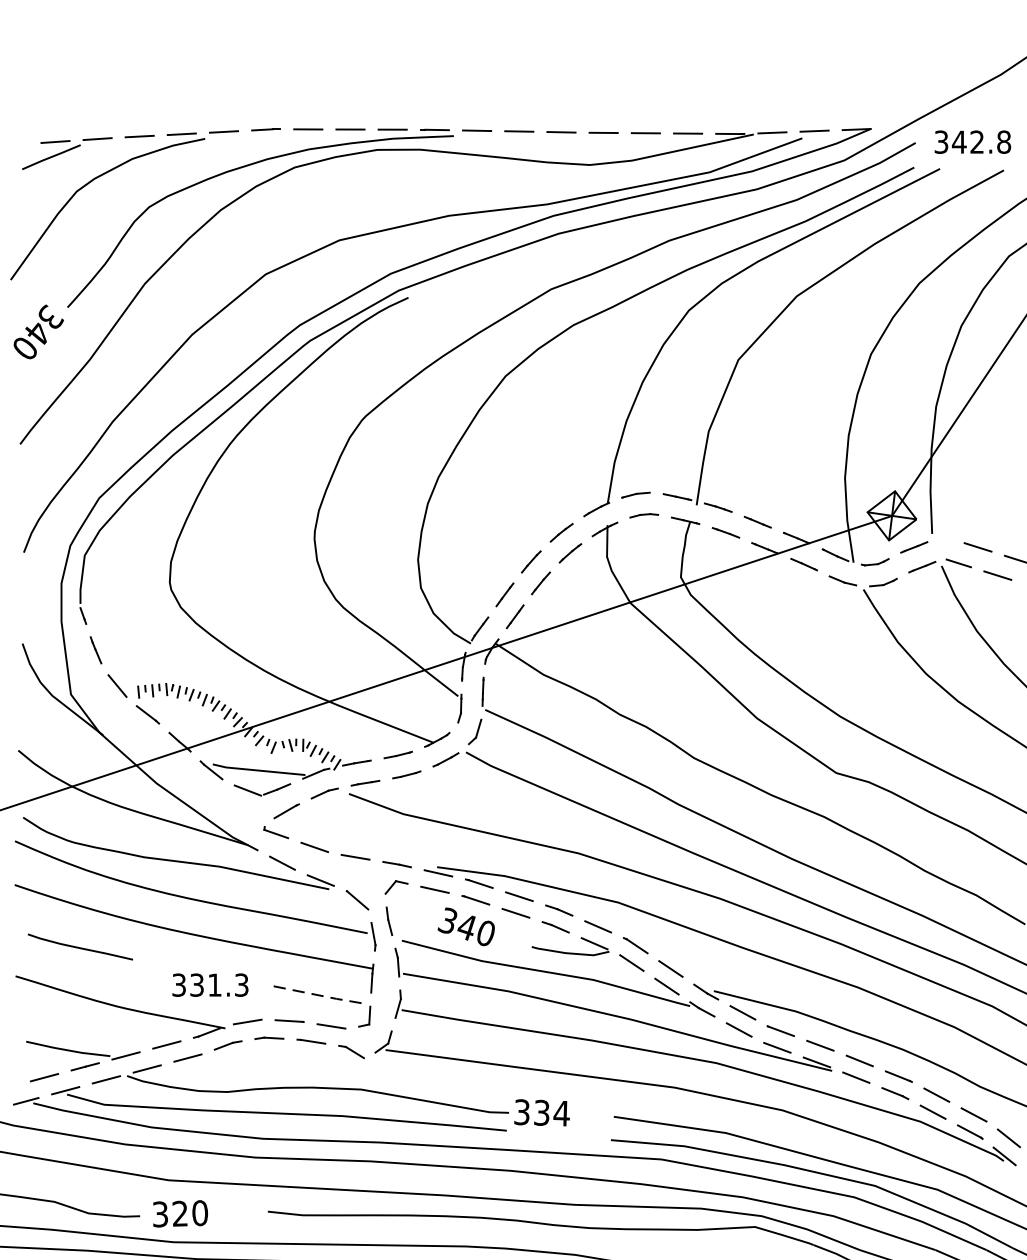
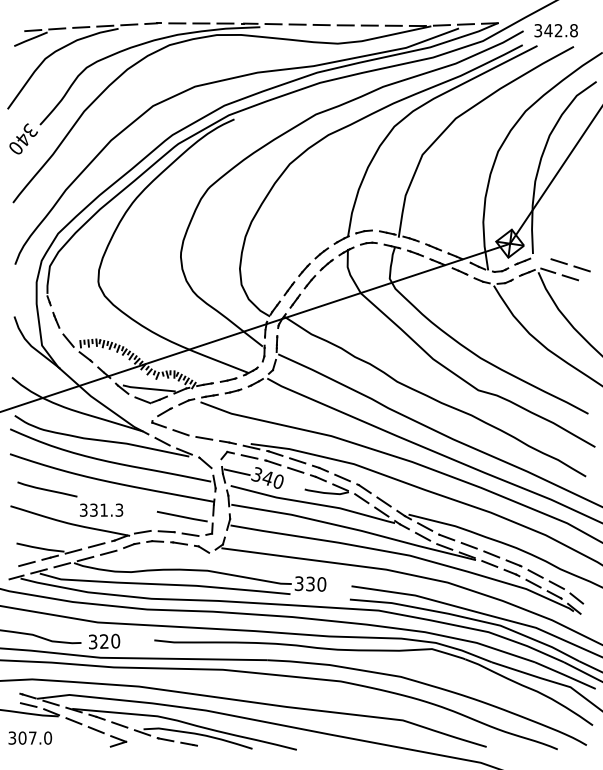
line: (412, 917) -> (236, 472), added
text: (210, 983) -> (101, 509), moved
line: (317, 994) -> (182, 516), dashed -> solid
text: (561, 1113) -> (321, 584), 334 -> 330

